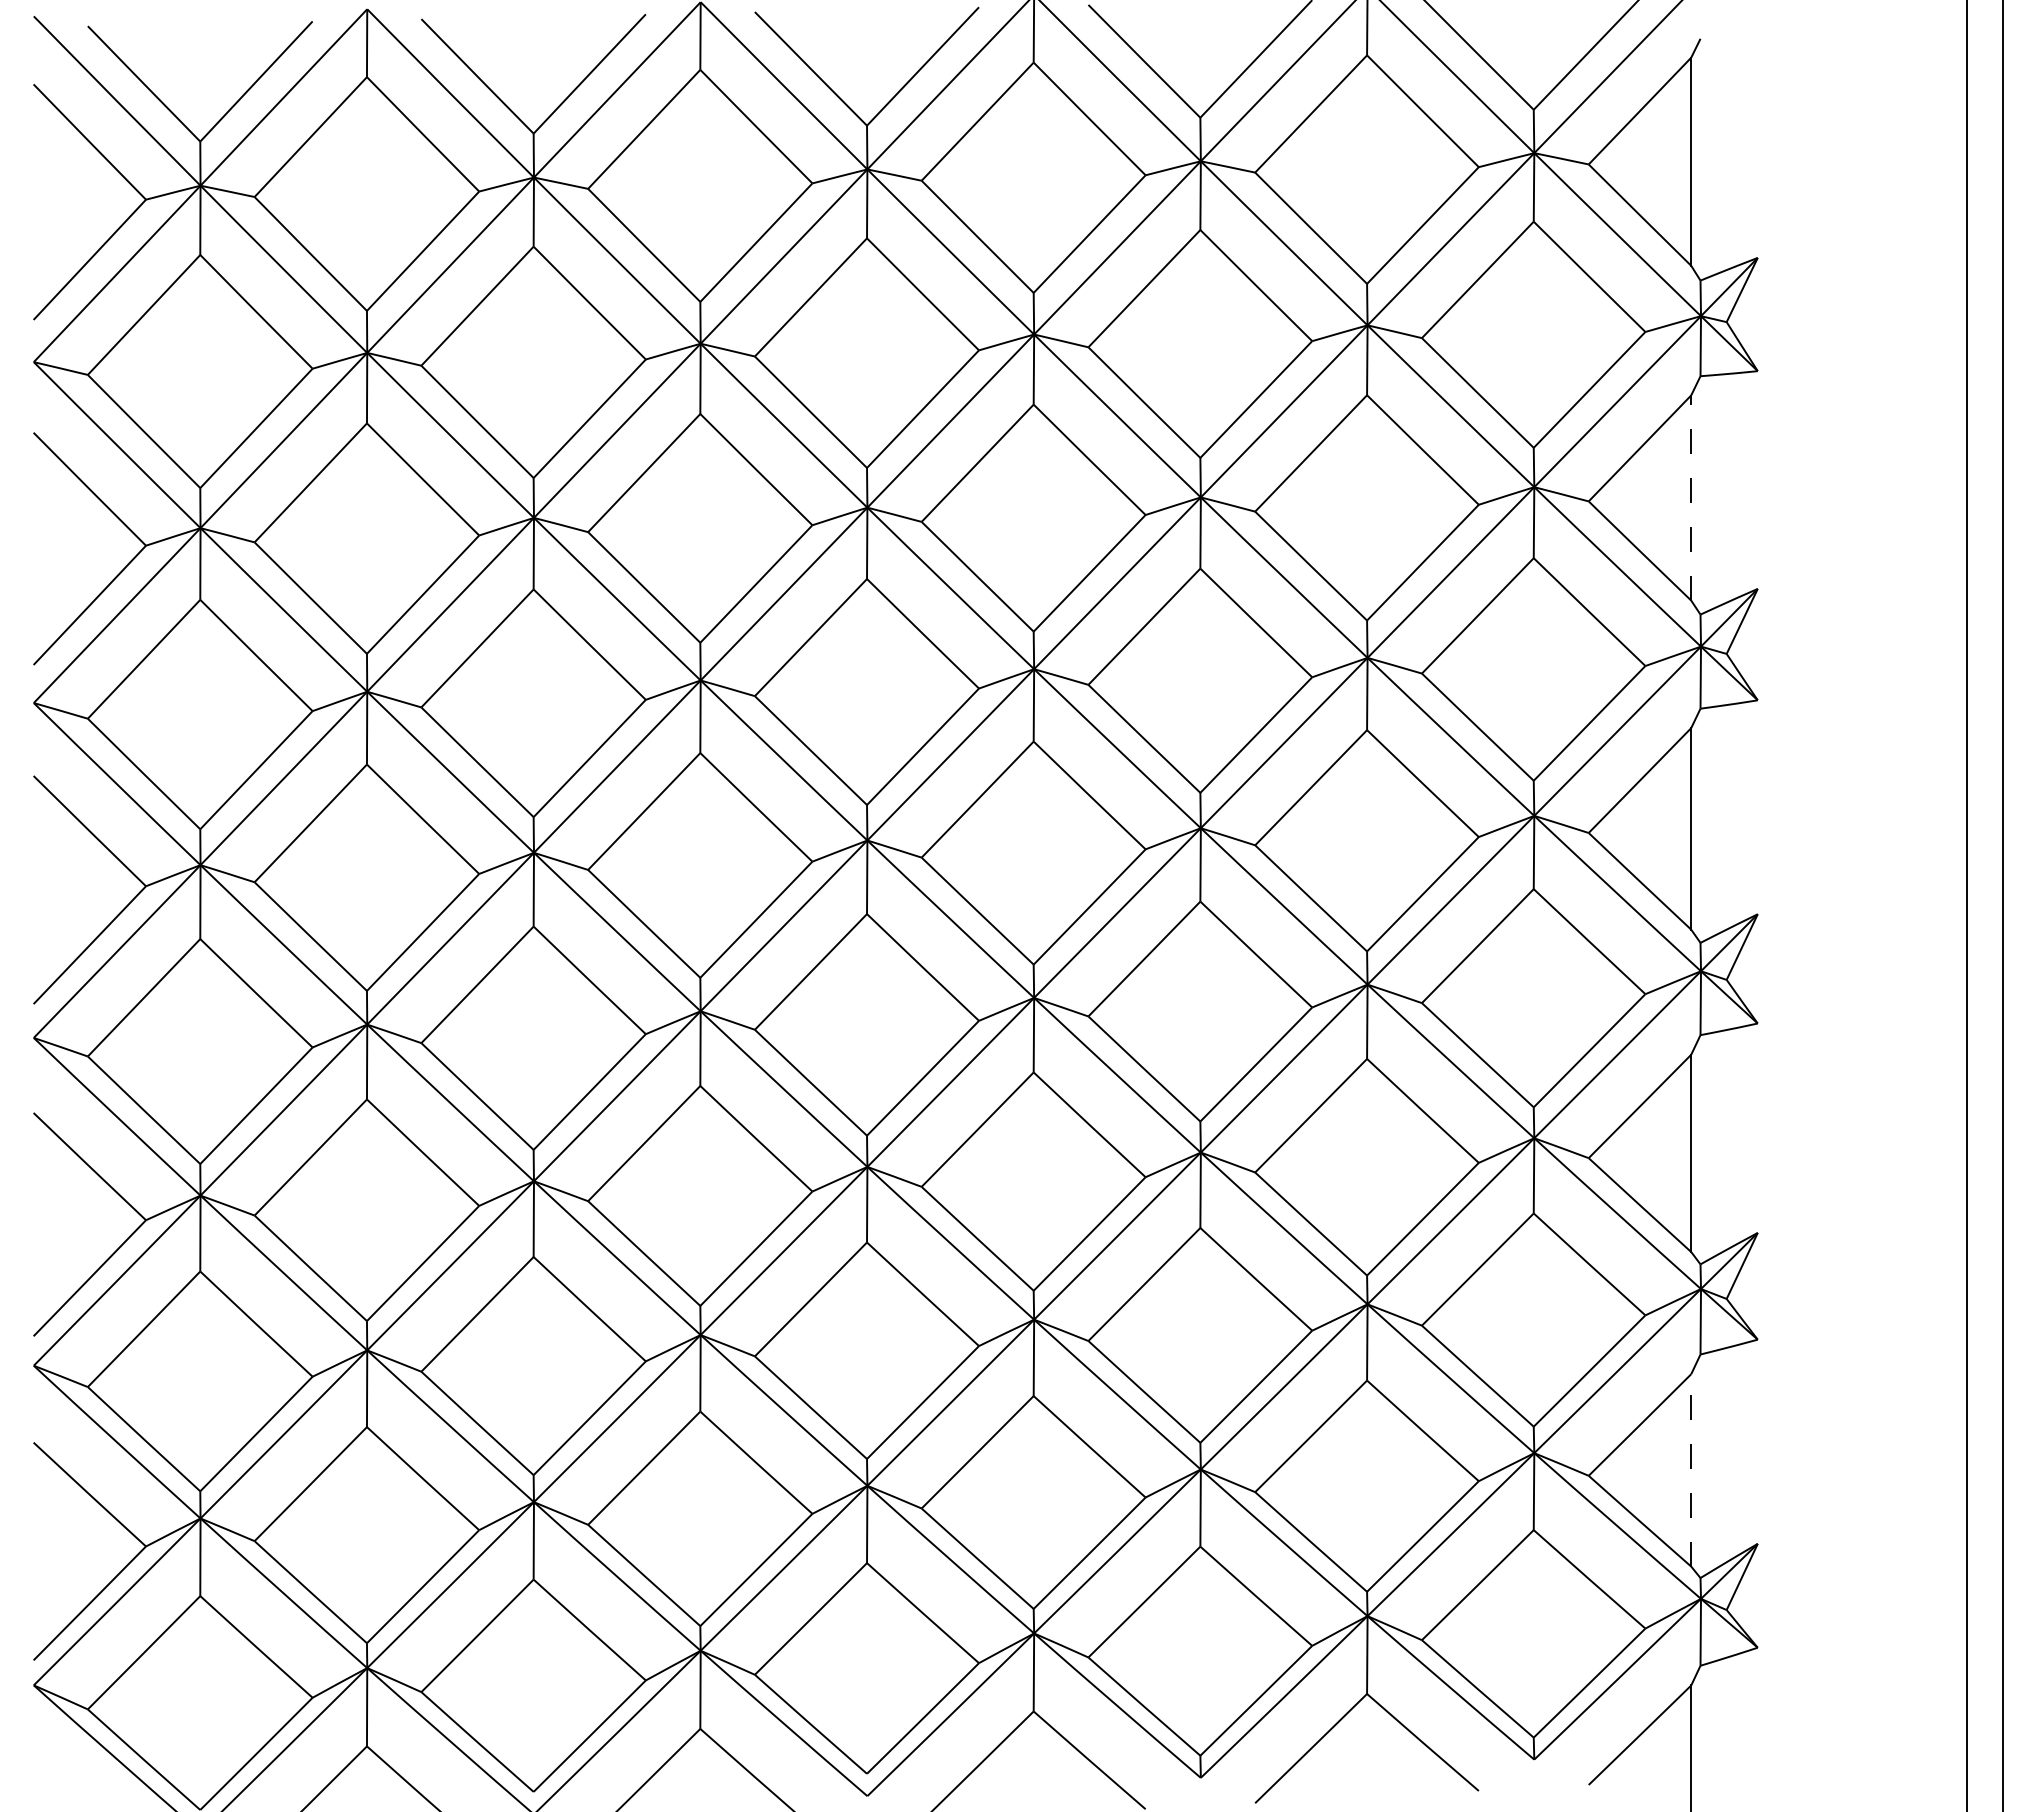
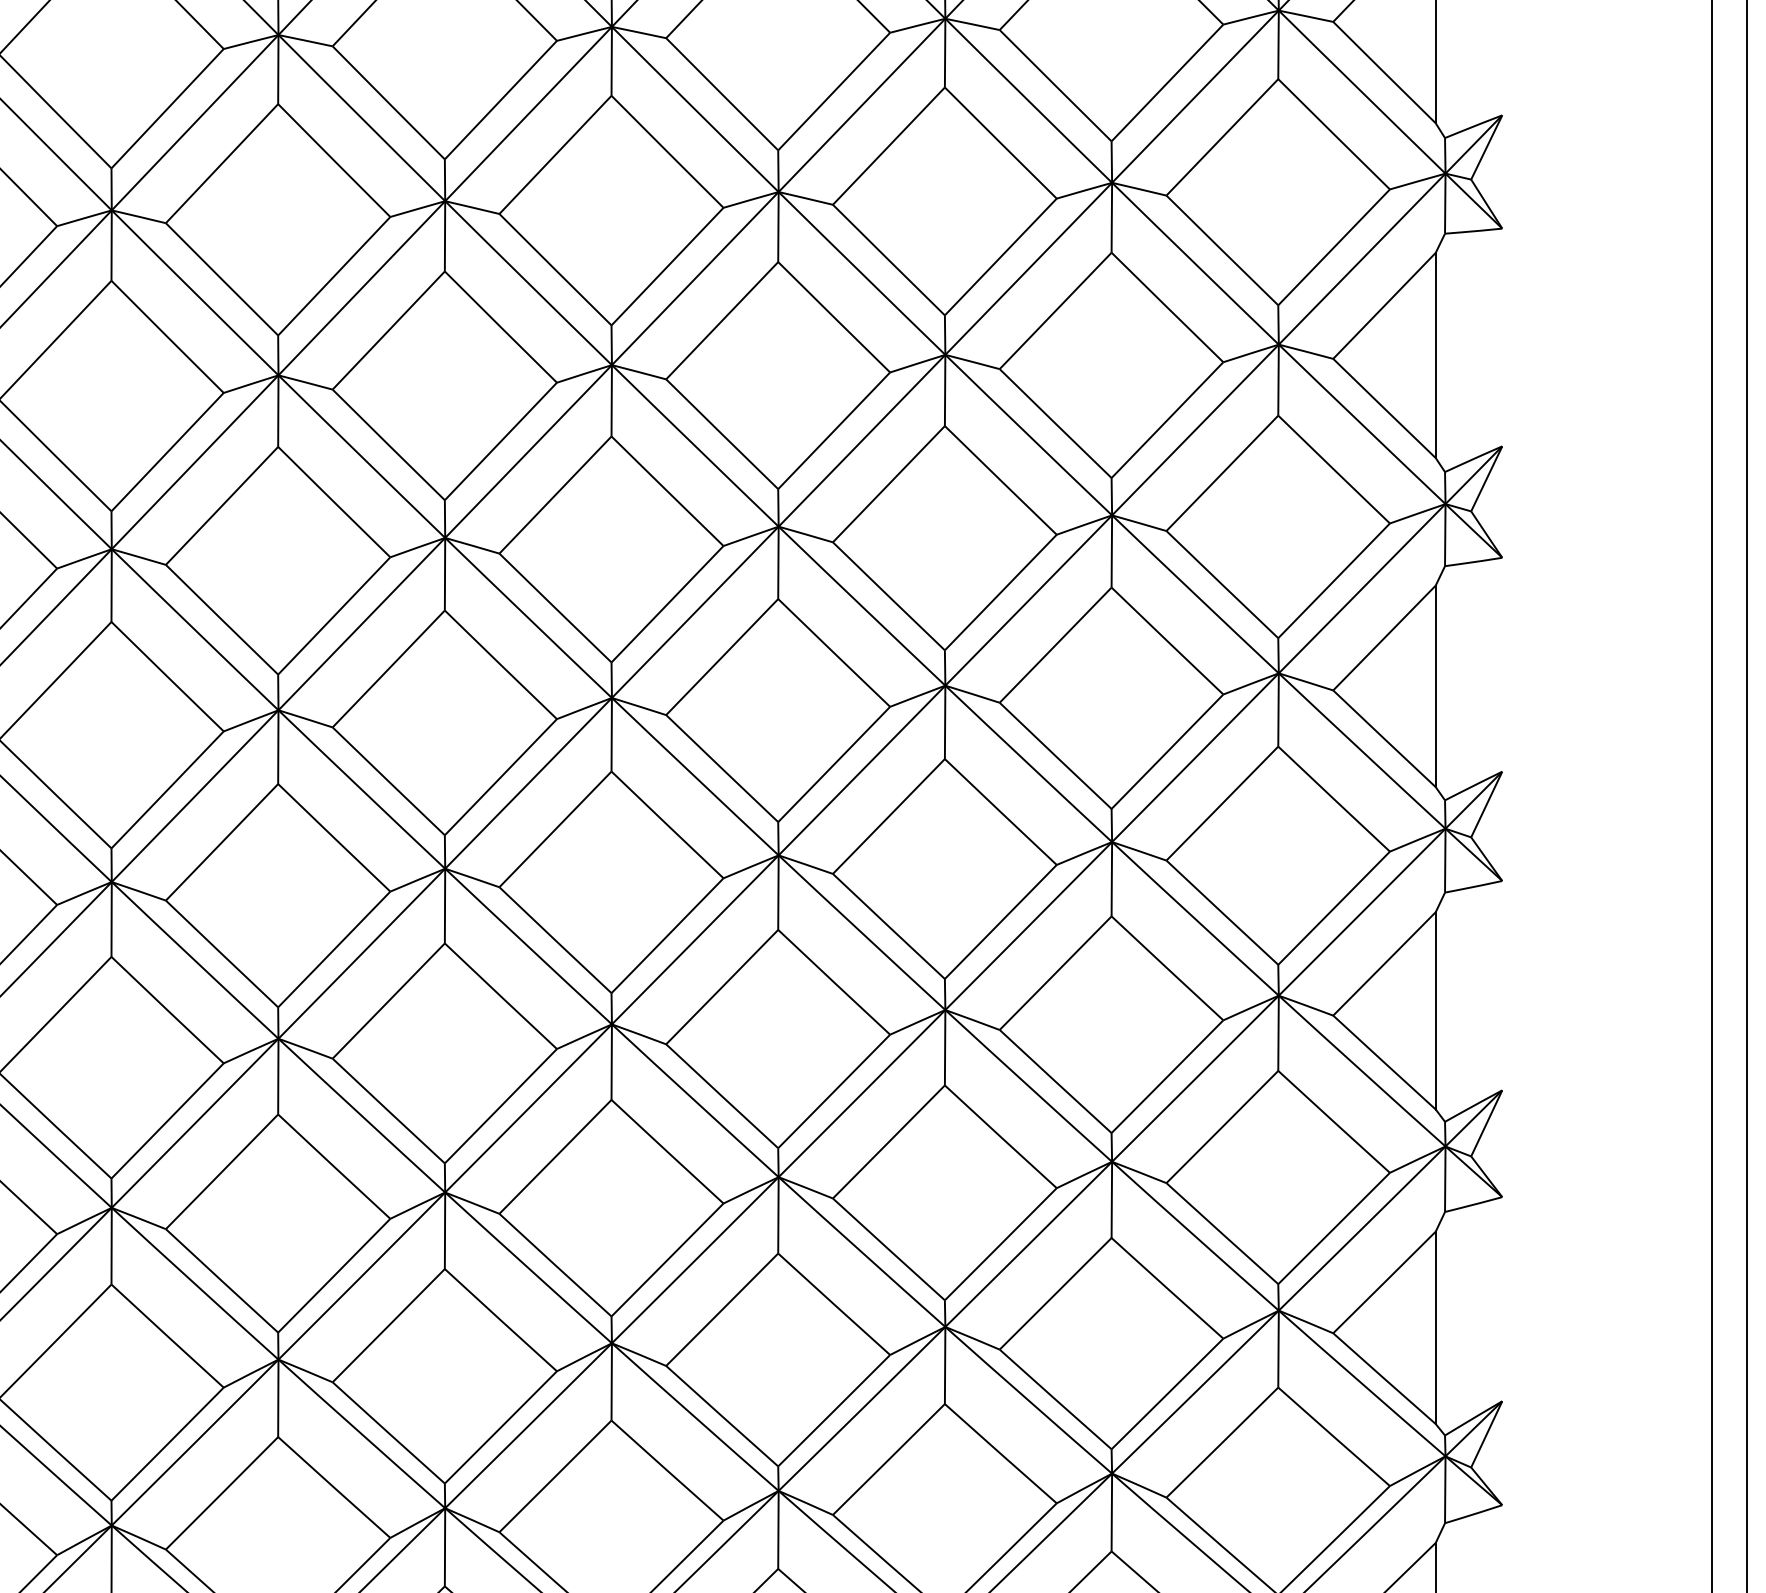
line: (1691, 498) -> (1436, 355), dashed -> solid
line: (1691, 1469) -> (1436, 1326), dashed -> solid

